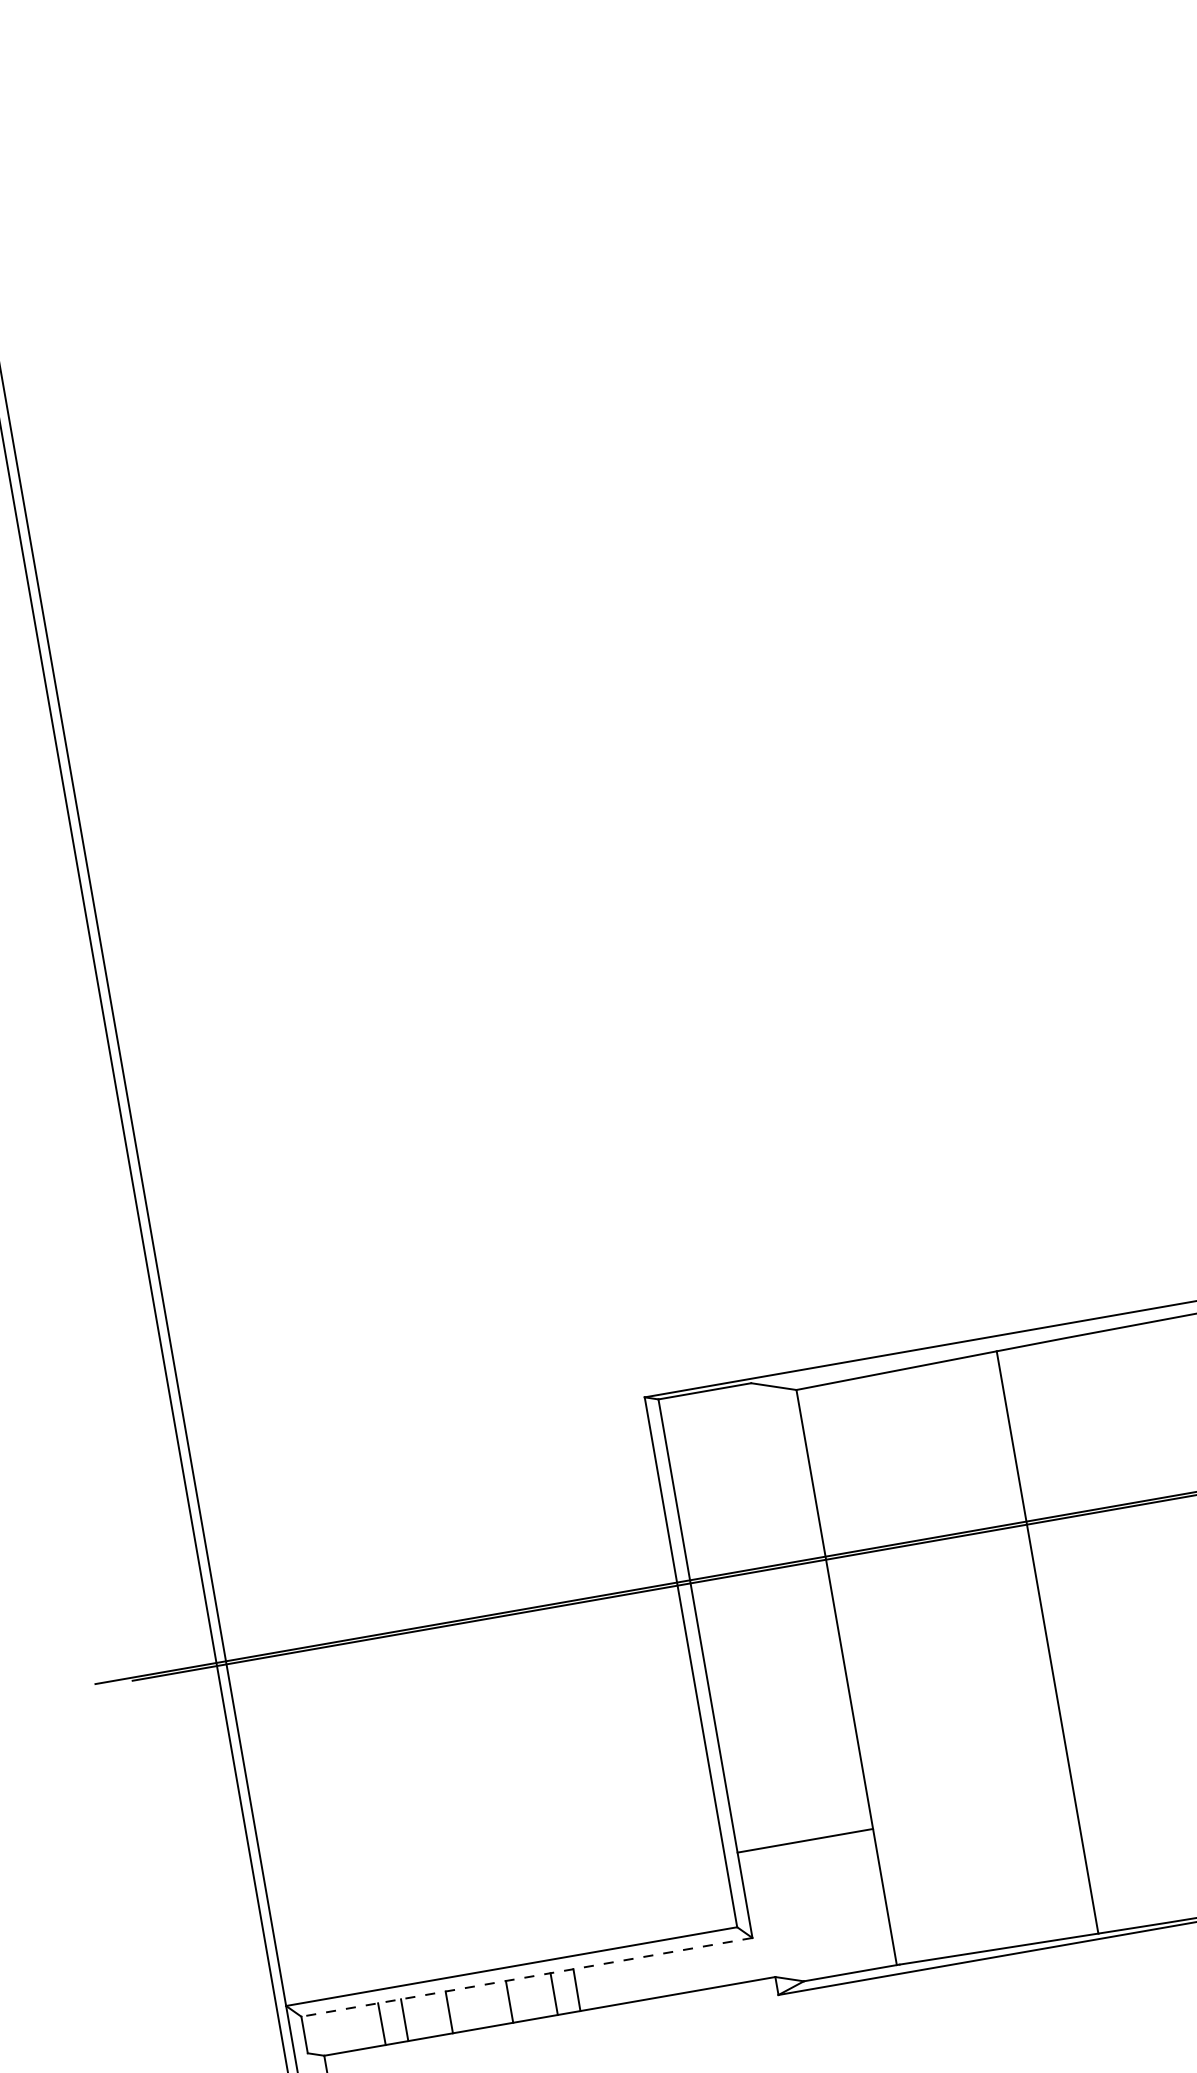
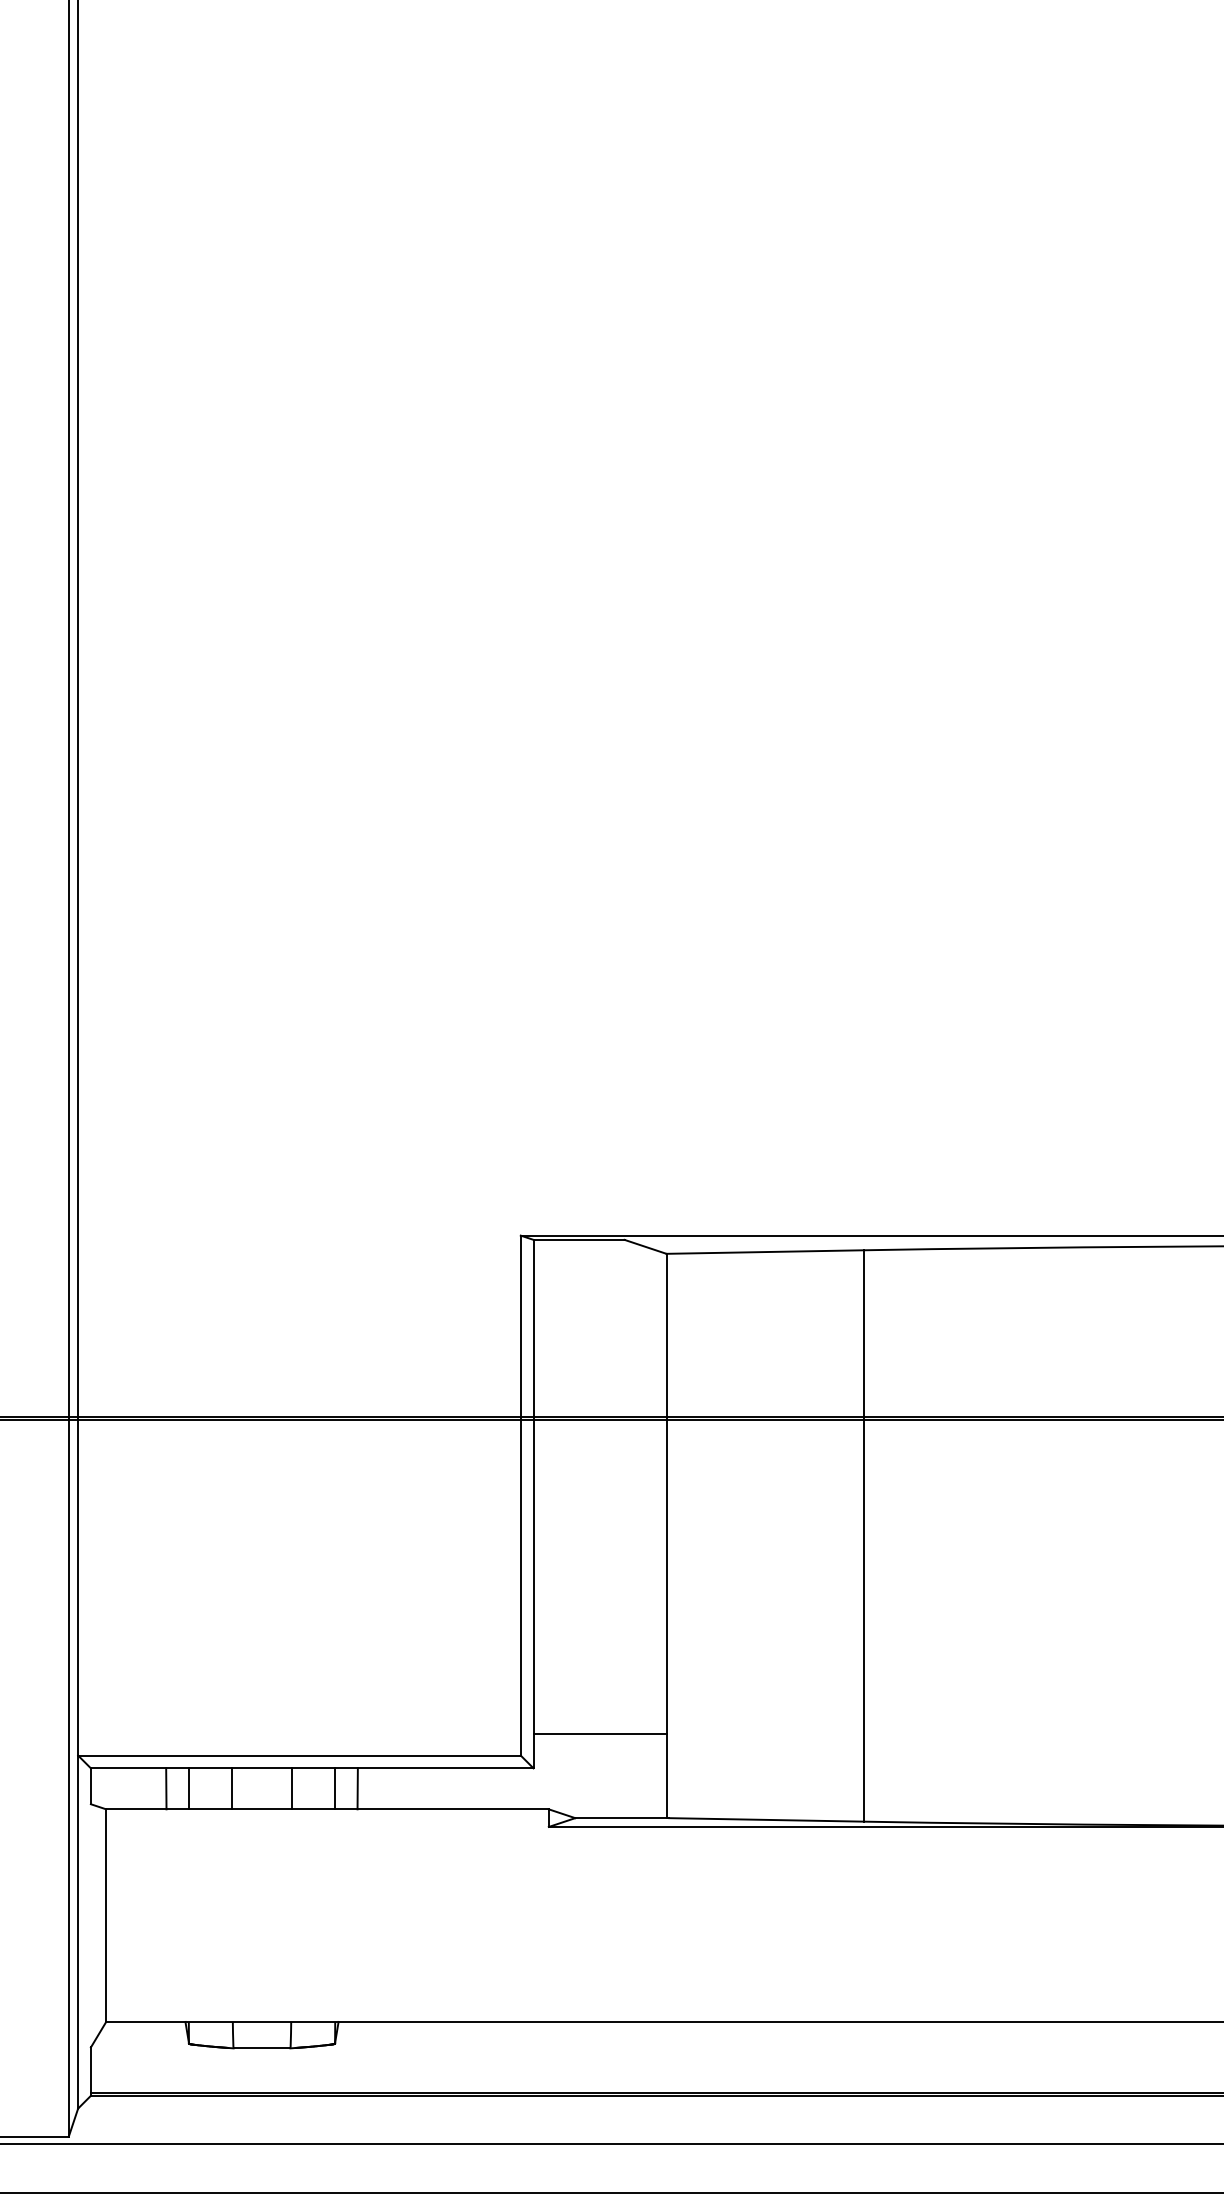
line: (804, 1840) -> (599, 1733), moved
line: (526, 1977) -> (311, 1768), dashed -> solid

